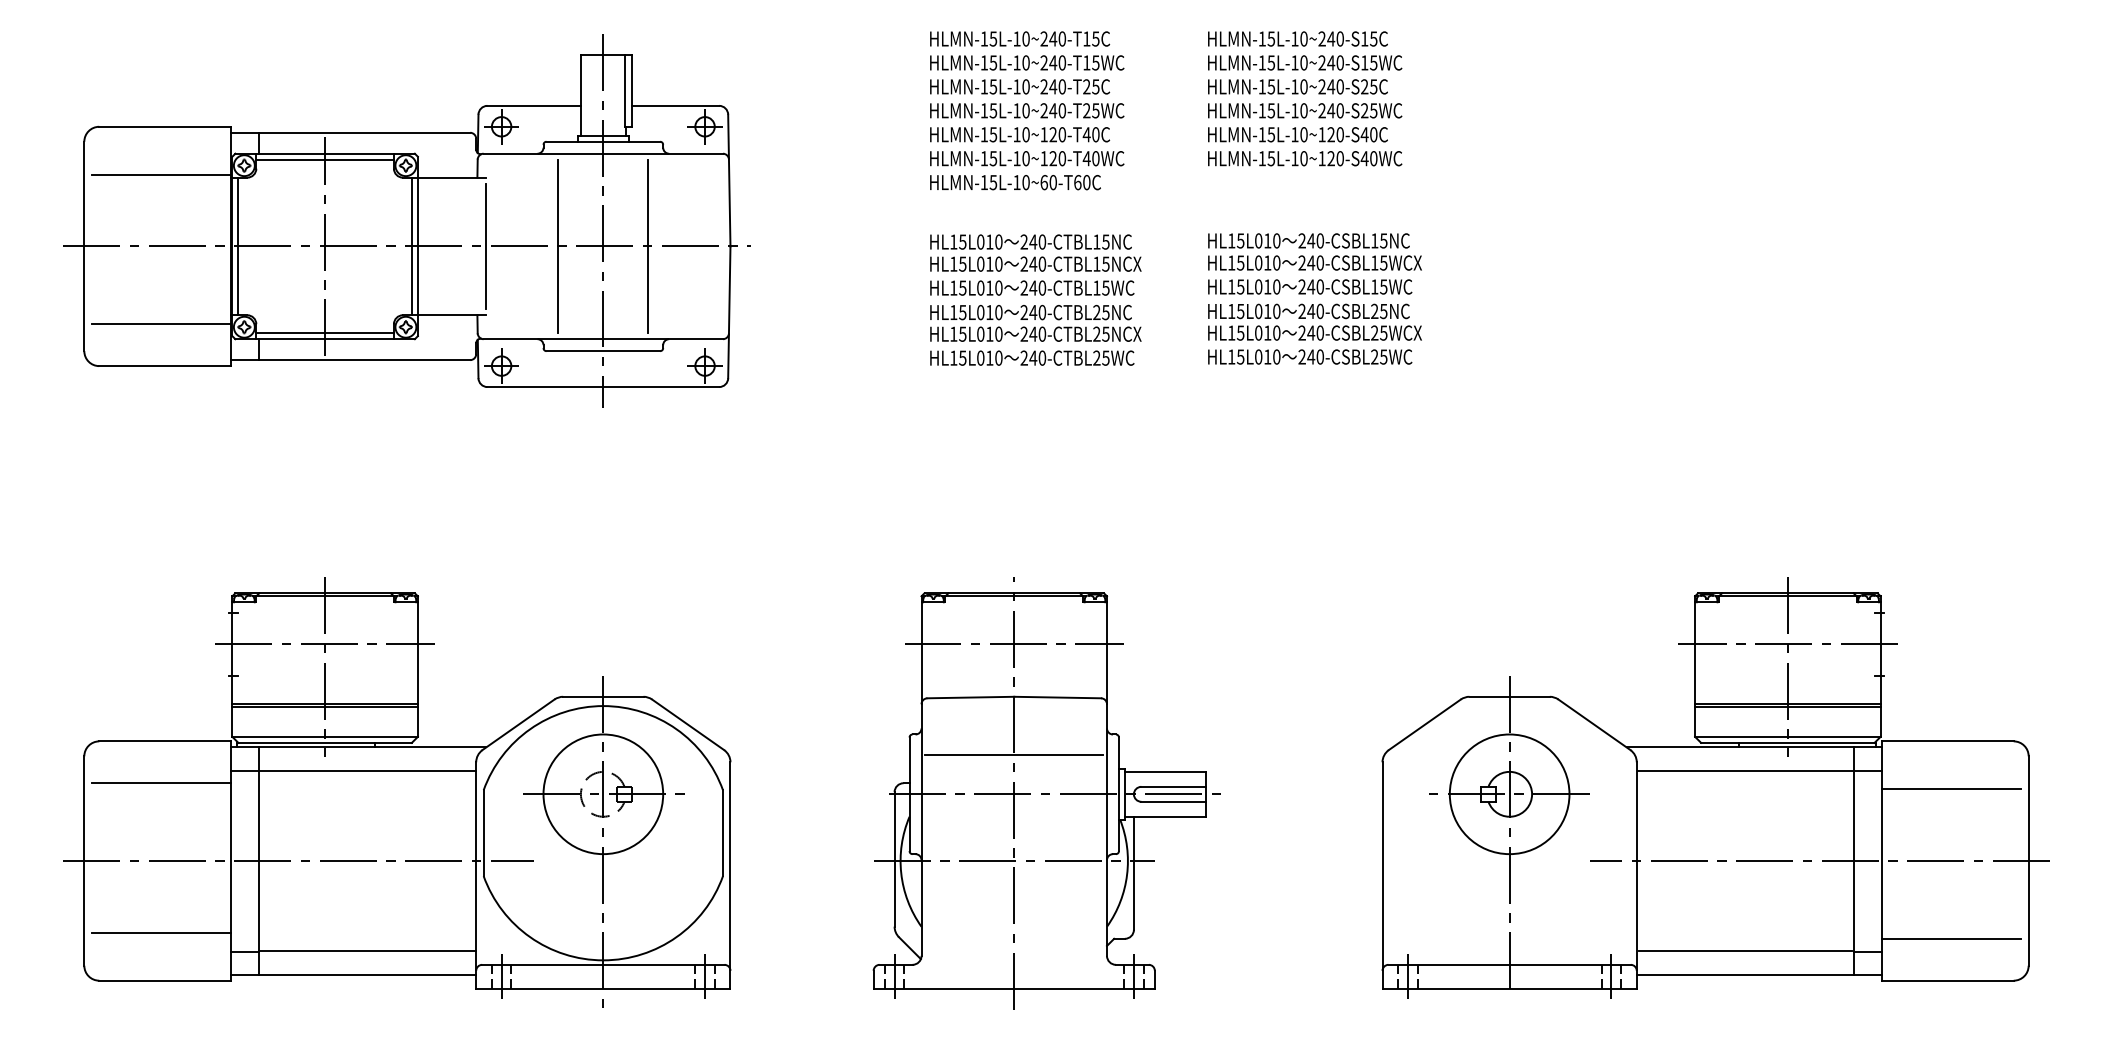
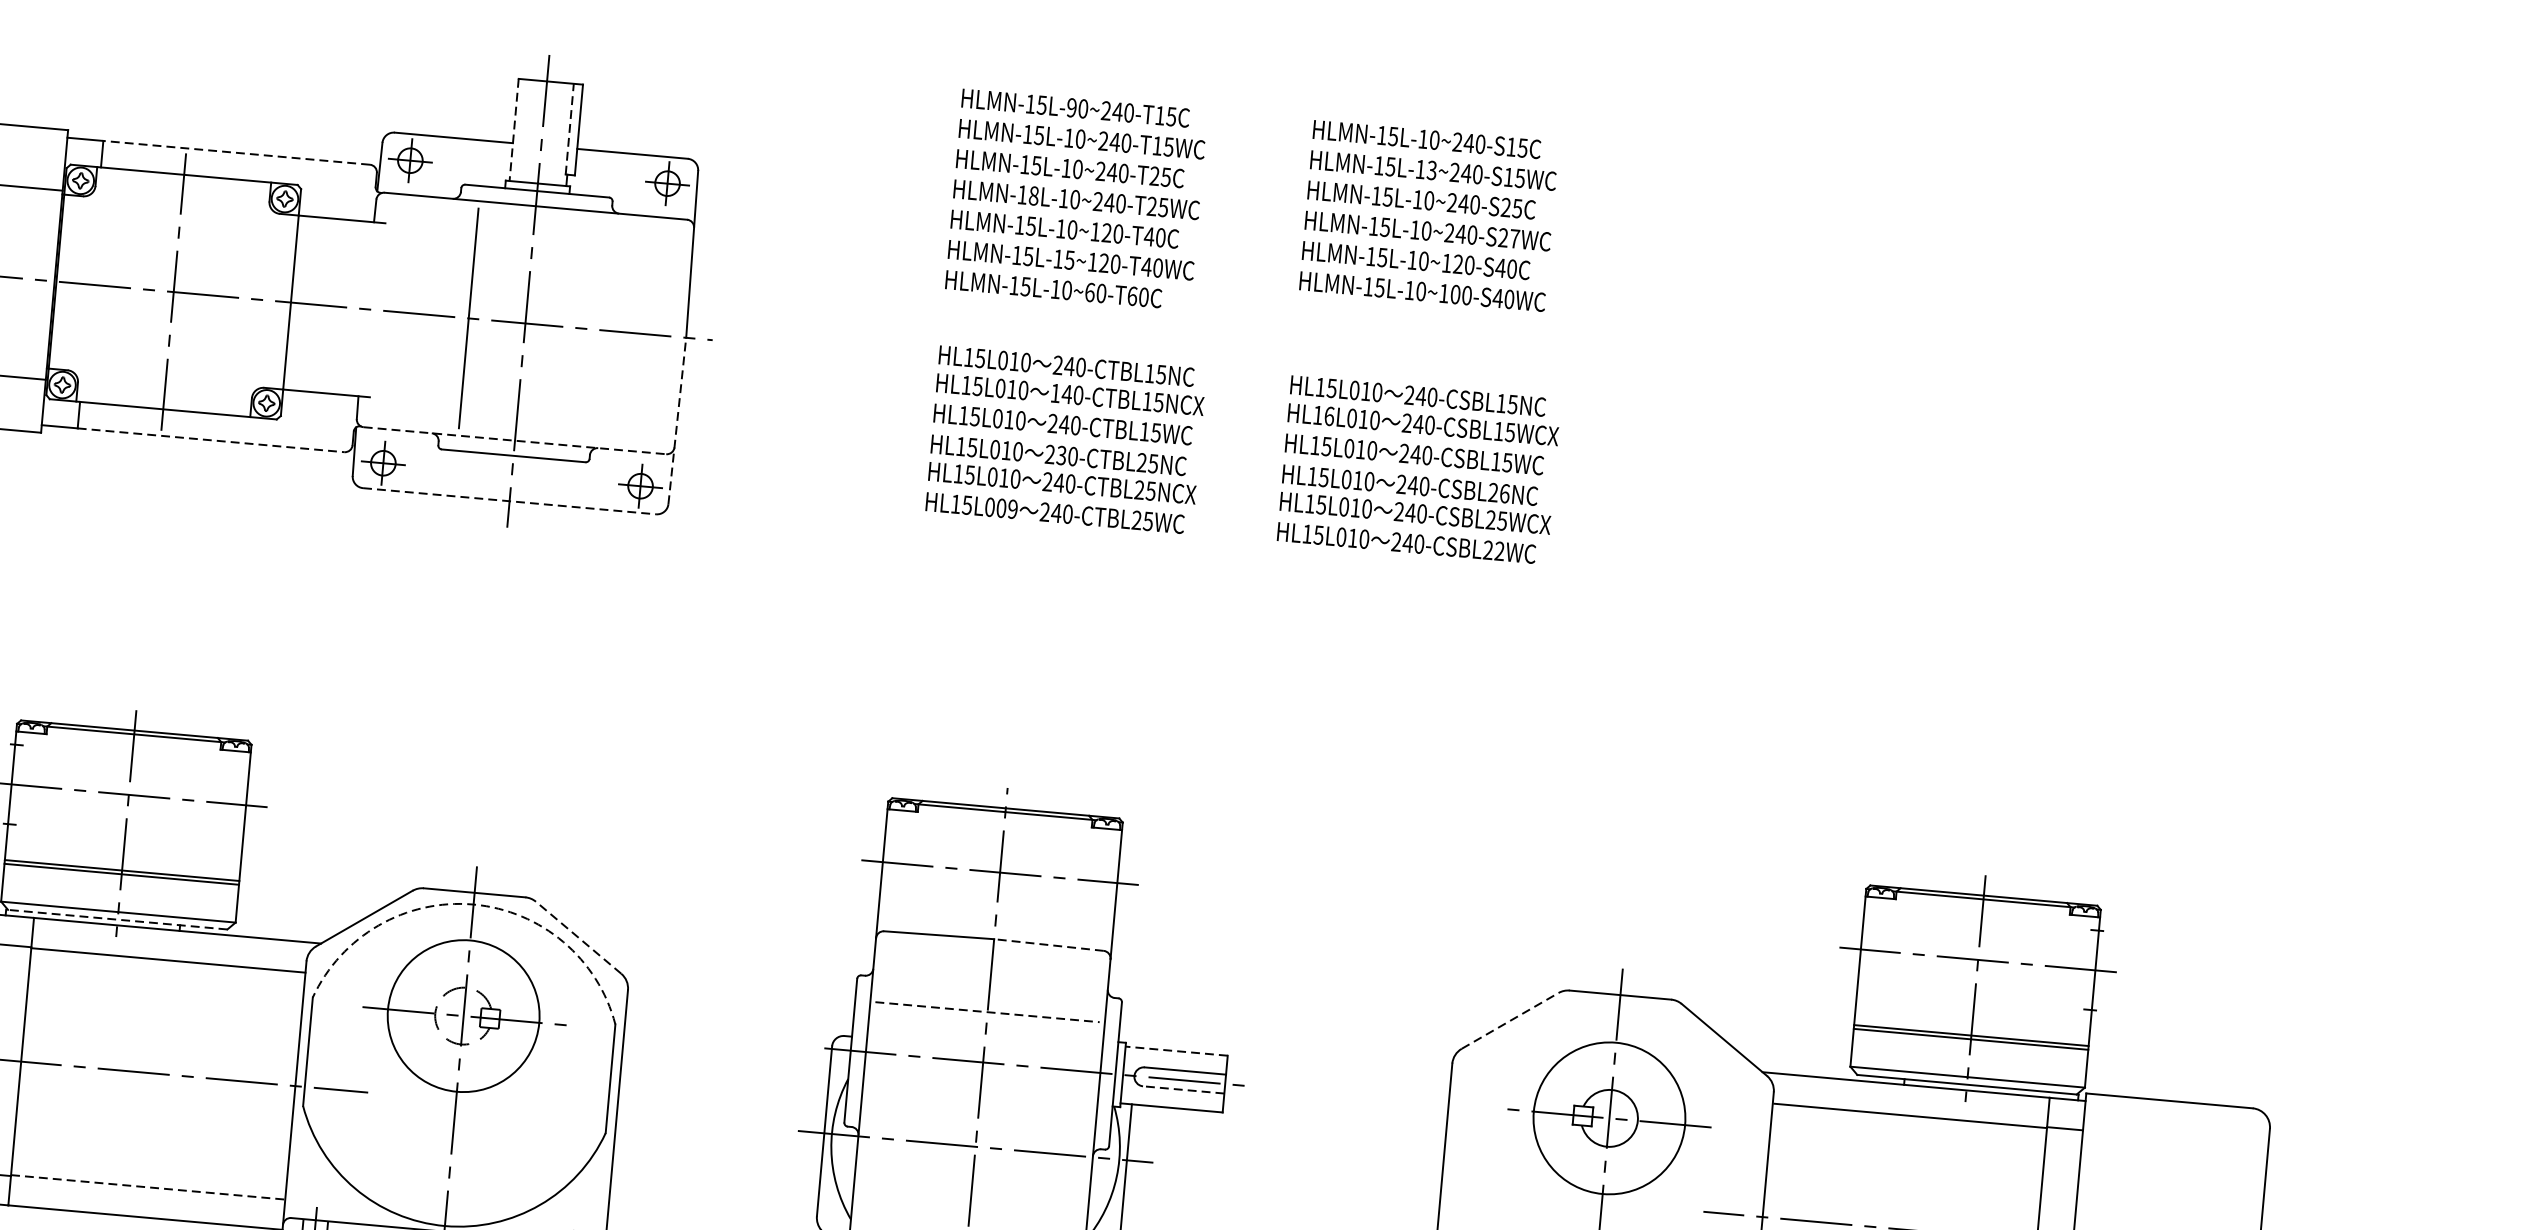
text: (1016, 38) -> (1071, 107), HLMN-15L-10~240-T15C -> HLMN-15L-90~240-T15C
text: (1303, 62) -> (1431, 169), HLMN-15L-10~240-S15WC -> HLMN-15L-13~240-S15WC
line: (624, 90) -> (569, 128), solid -> dashed
line: (580, 95) -> (513, 130), solid -> dashed
text: (993, 110) -> (1034, 195), HLMN-15L-10~240-T25WC -> HLMN-18L-10~240-T25WC
text: (1373, 110) -> (1514, 238), HLMN-15L-10~240-S25WC -> HLMN-15L-10~240-S27WC
line: (364, 132) -> (236, 152), solid -> dashed
text: (1025, 158) -> (1069, 259), HLMN-15L-10~120-T40WC -> HLMN-15L-15~120-T40WC
text: (1330, 158) -> (1454, 294), HLMN-15L-10~120-S40WC -> HLMN-15L-10~100-S40WC
line: (324, 159) -> (182, 182), removed
line: (238, 246) -> (64, 282), removed
line: (411, 246) -> (282, 301), removed
line: (486, 246) -> (377, 310), removed
line: (648, 246) -> (582, 328), removed
text: (1240, 262) -> (1329, 415), HL15L010 -> HL16L010
text: (1023, 263) -> (1054, 392), 240-CTBL15NCX -> 140-CTBL15NCX
text: (1383, 310) -> (1504, 492), 240-CSBL25NC -> 240-CSBL26NC
line: (729, 312) -> (677, 421), solid -> dashed
text: (1033, 312) -> (1061, 455), 240-CTBL25NC -> 230-CTBL25NC
line: (324, 333) -> (163, 402), removed
line: (603, 339) -> (515, 441), solid -> dashed
text: (1383, 356) -> (1499, 550), 240-CSBL25WC -> 240-CSBL22WC
text: (994, 357) -> (1007, 507), HL15L010 -> HL15L009
line: (365, 360) -> (211, 440), solid -> dashed
line: (603, 387) -> (509, 501), solid -> dashed
line: (1057, 697) -> (1048, 944), solid -> dashed
arc: (603, 706) -> (473, 905), solid -> dashed
line: (687, 724) -> (577, 937), solid -> dashed
line: (1425, 724) -> (1510, 1020), solid -> dashed
line: (324, 742) -> (116, 919), solid -> dashed
line: (1014, 754) -> (987, 1012), solid -> dashed
line: (1164, 771) -> (1175, 1050), solid -> dashed
line: (1951, 789) -> (2168, 1162), removed
line: (1173, 801) -> (1183, 1089), solid -> dashed
line: (368, 950) -> (149, 1187), solid -> dashed

